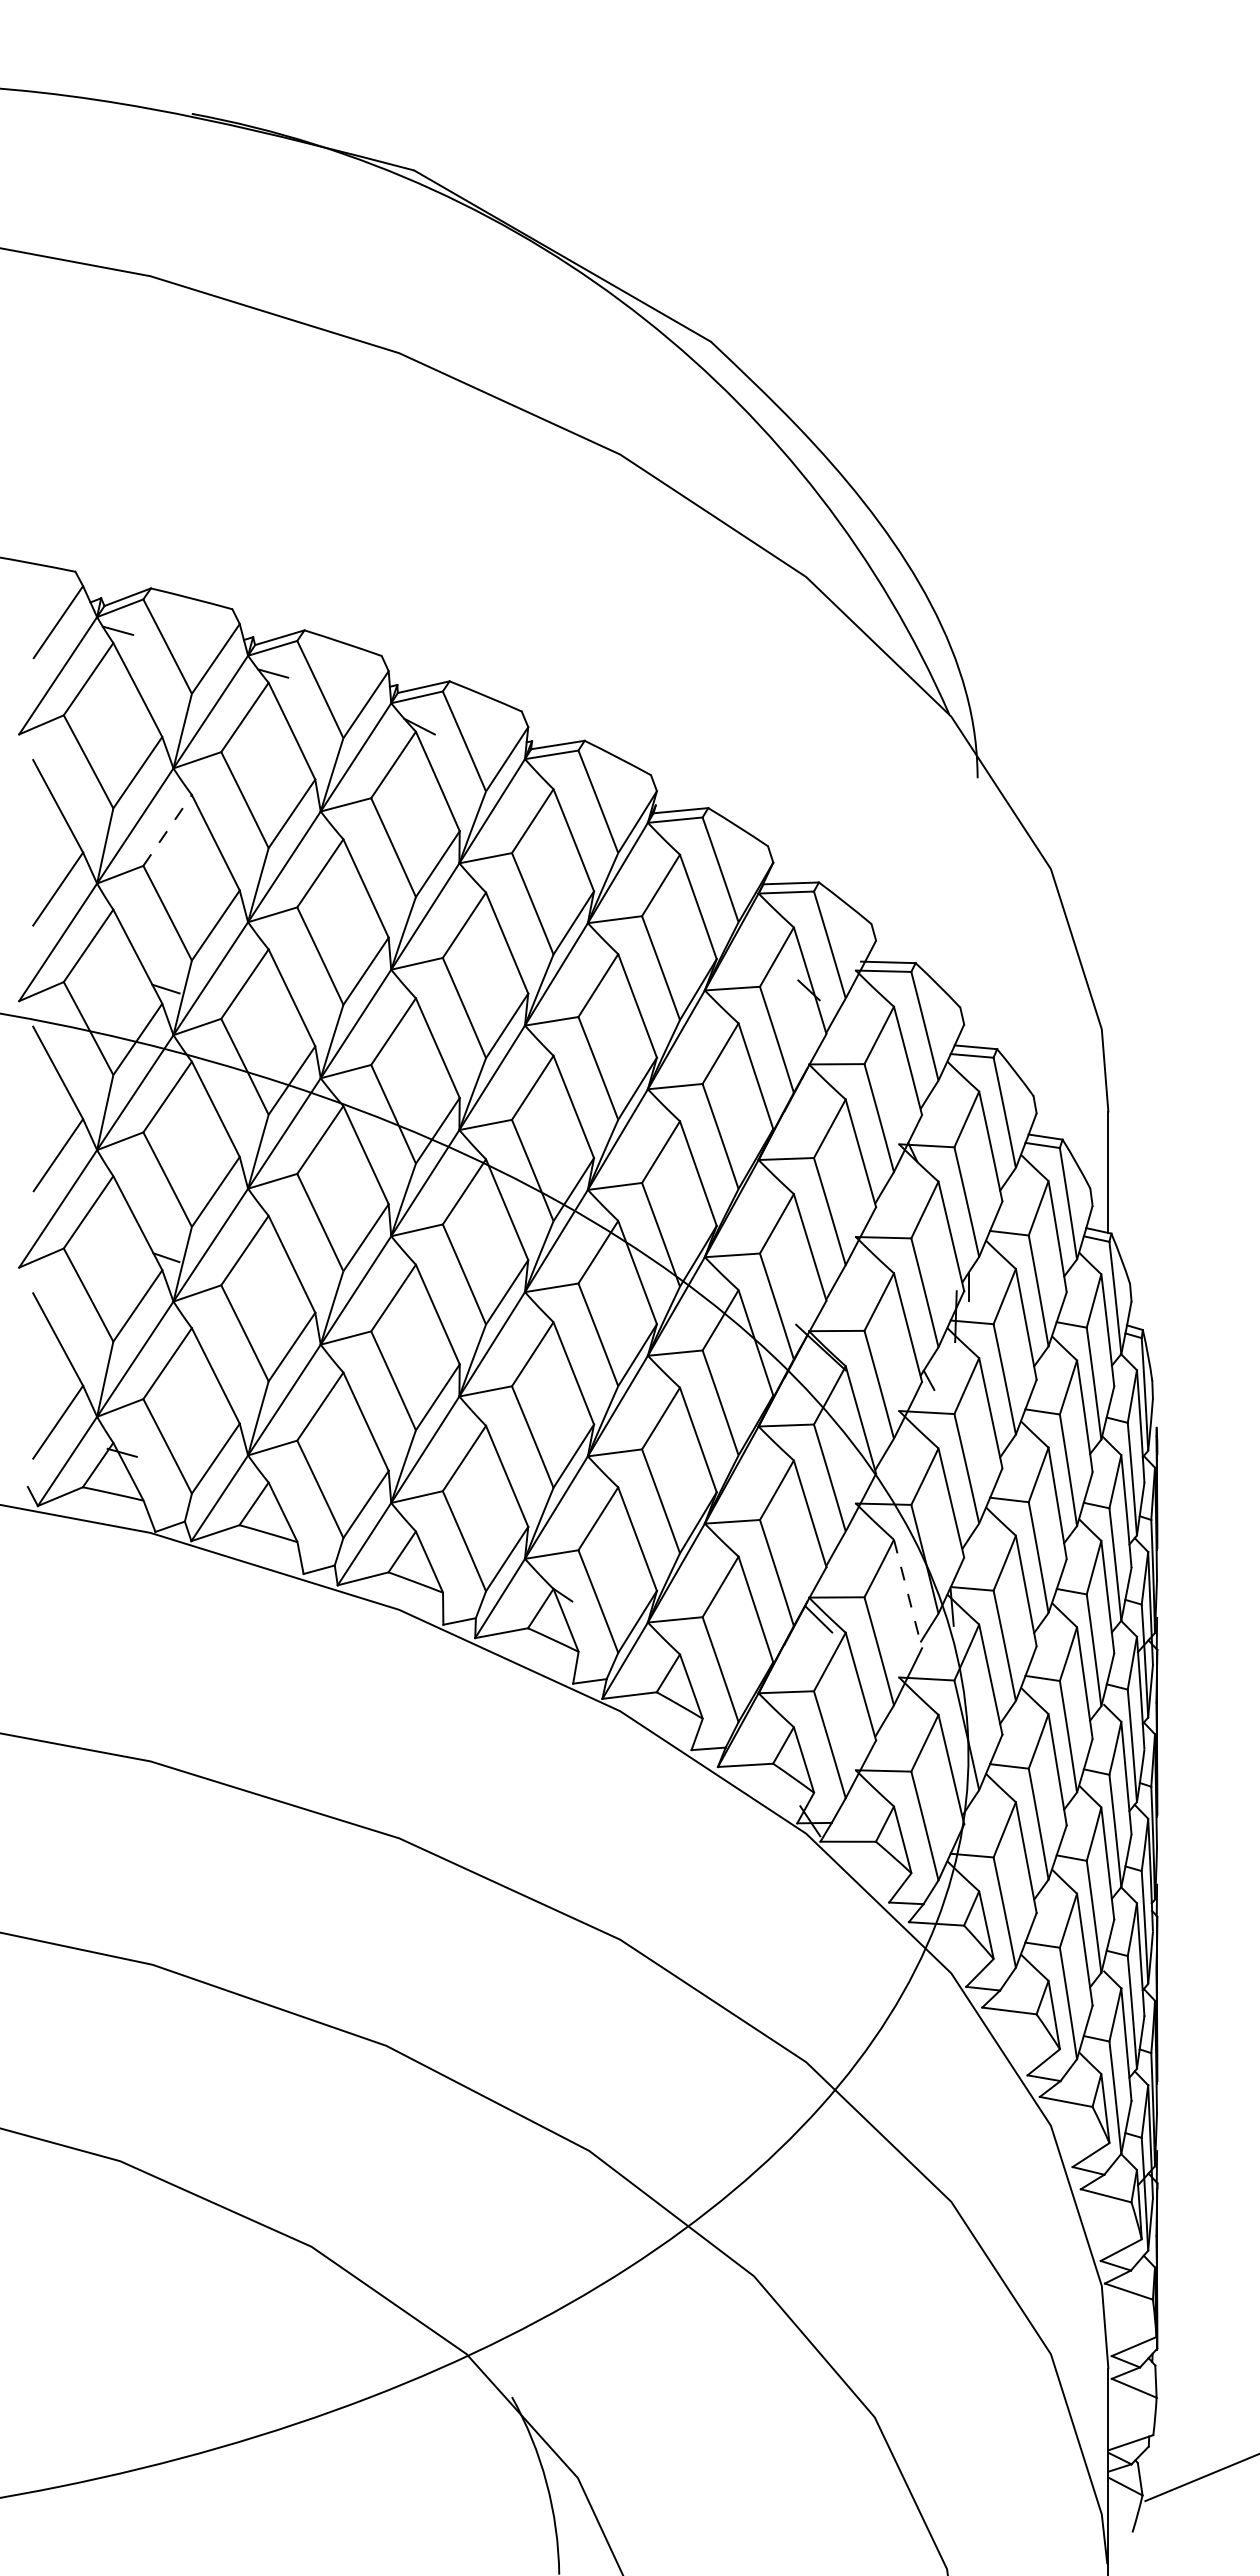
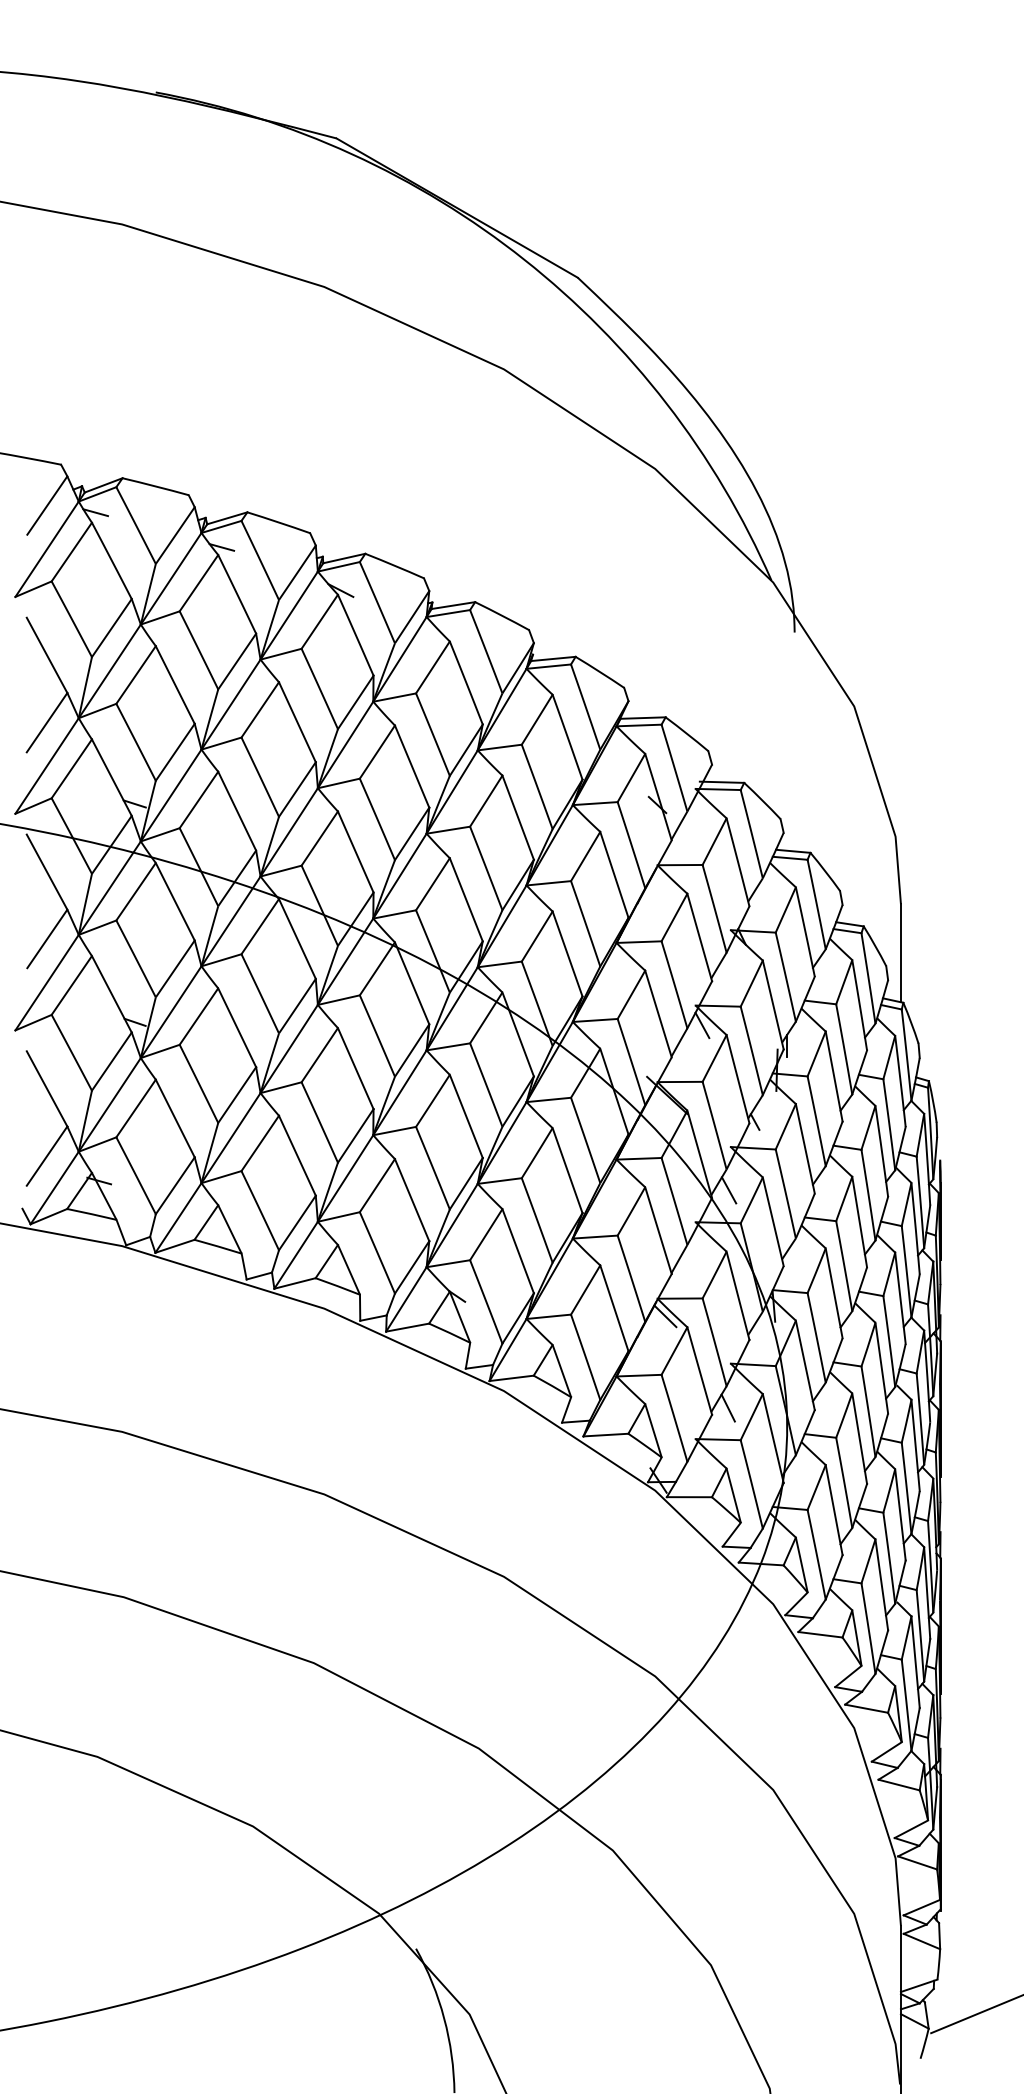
line: (167, 830) -> (135, 675), dashed -> solid
line: (863, 1261) -> (701, 1025), added
line: (896, 1464) -> (728, 1190), added
line: (908, 1594) -> (738, 1296), dashed -> solid
line: (895, 1731) -> (727, 1407), added

